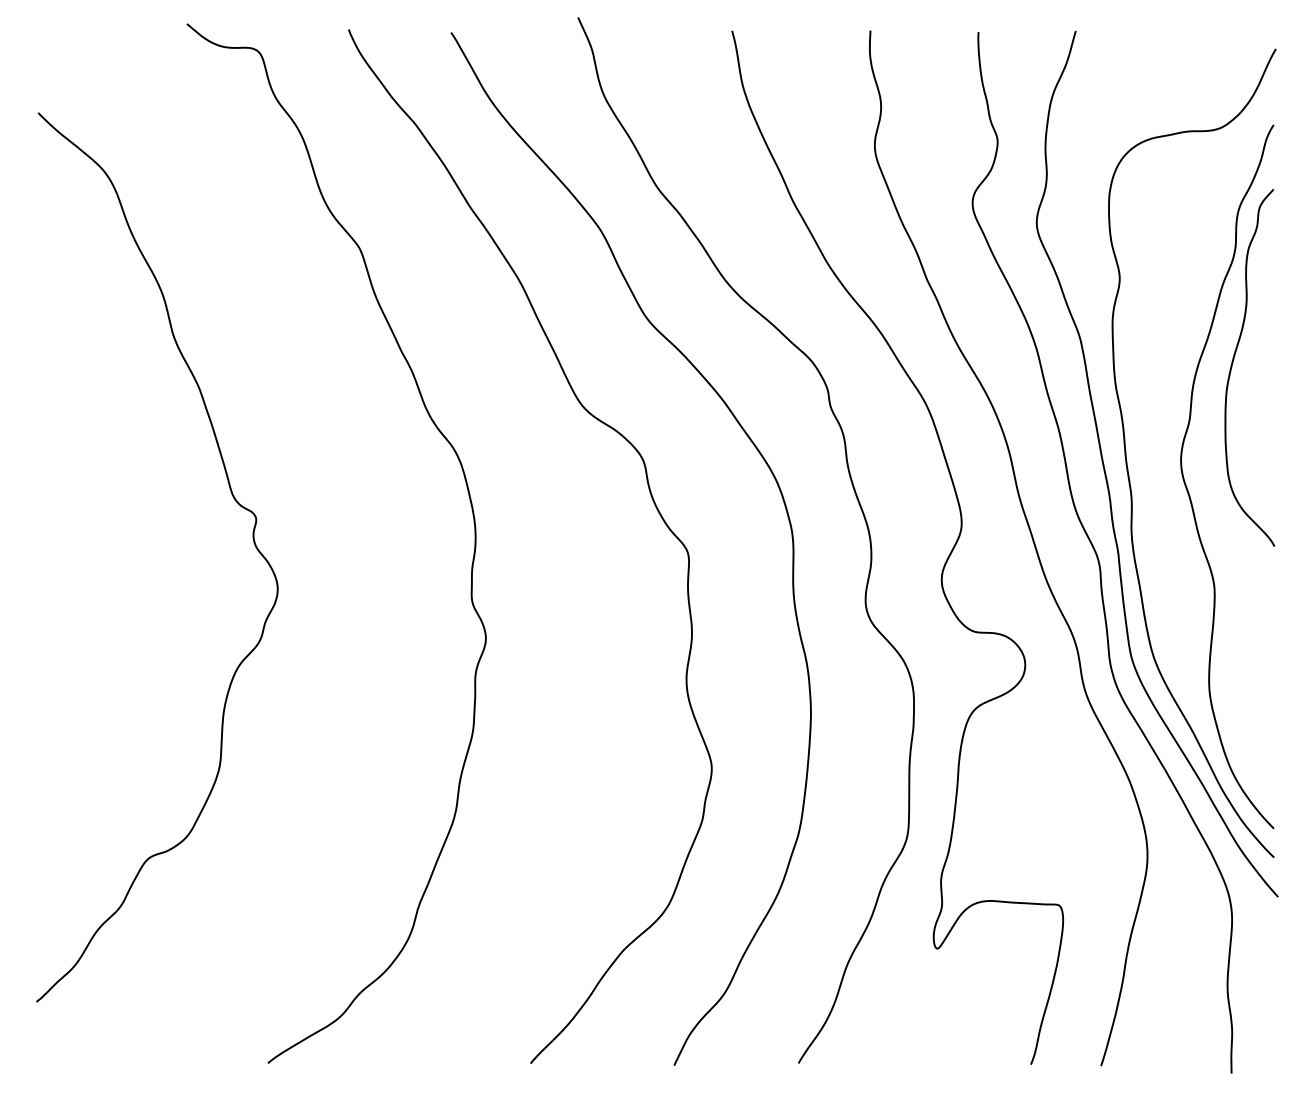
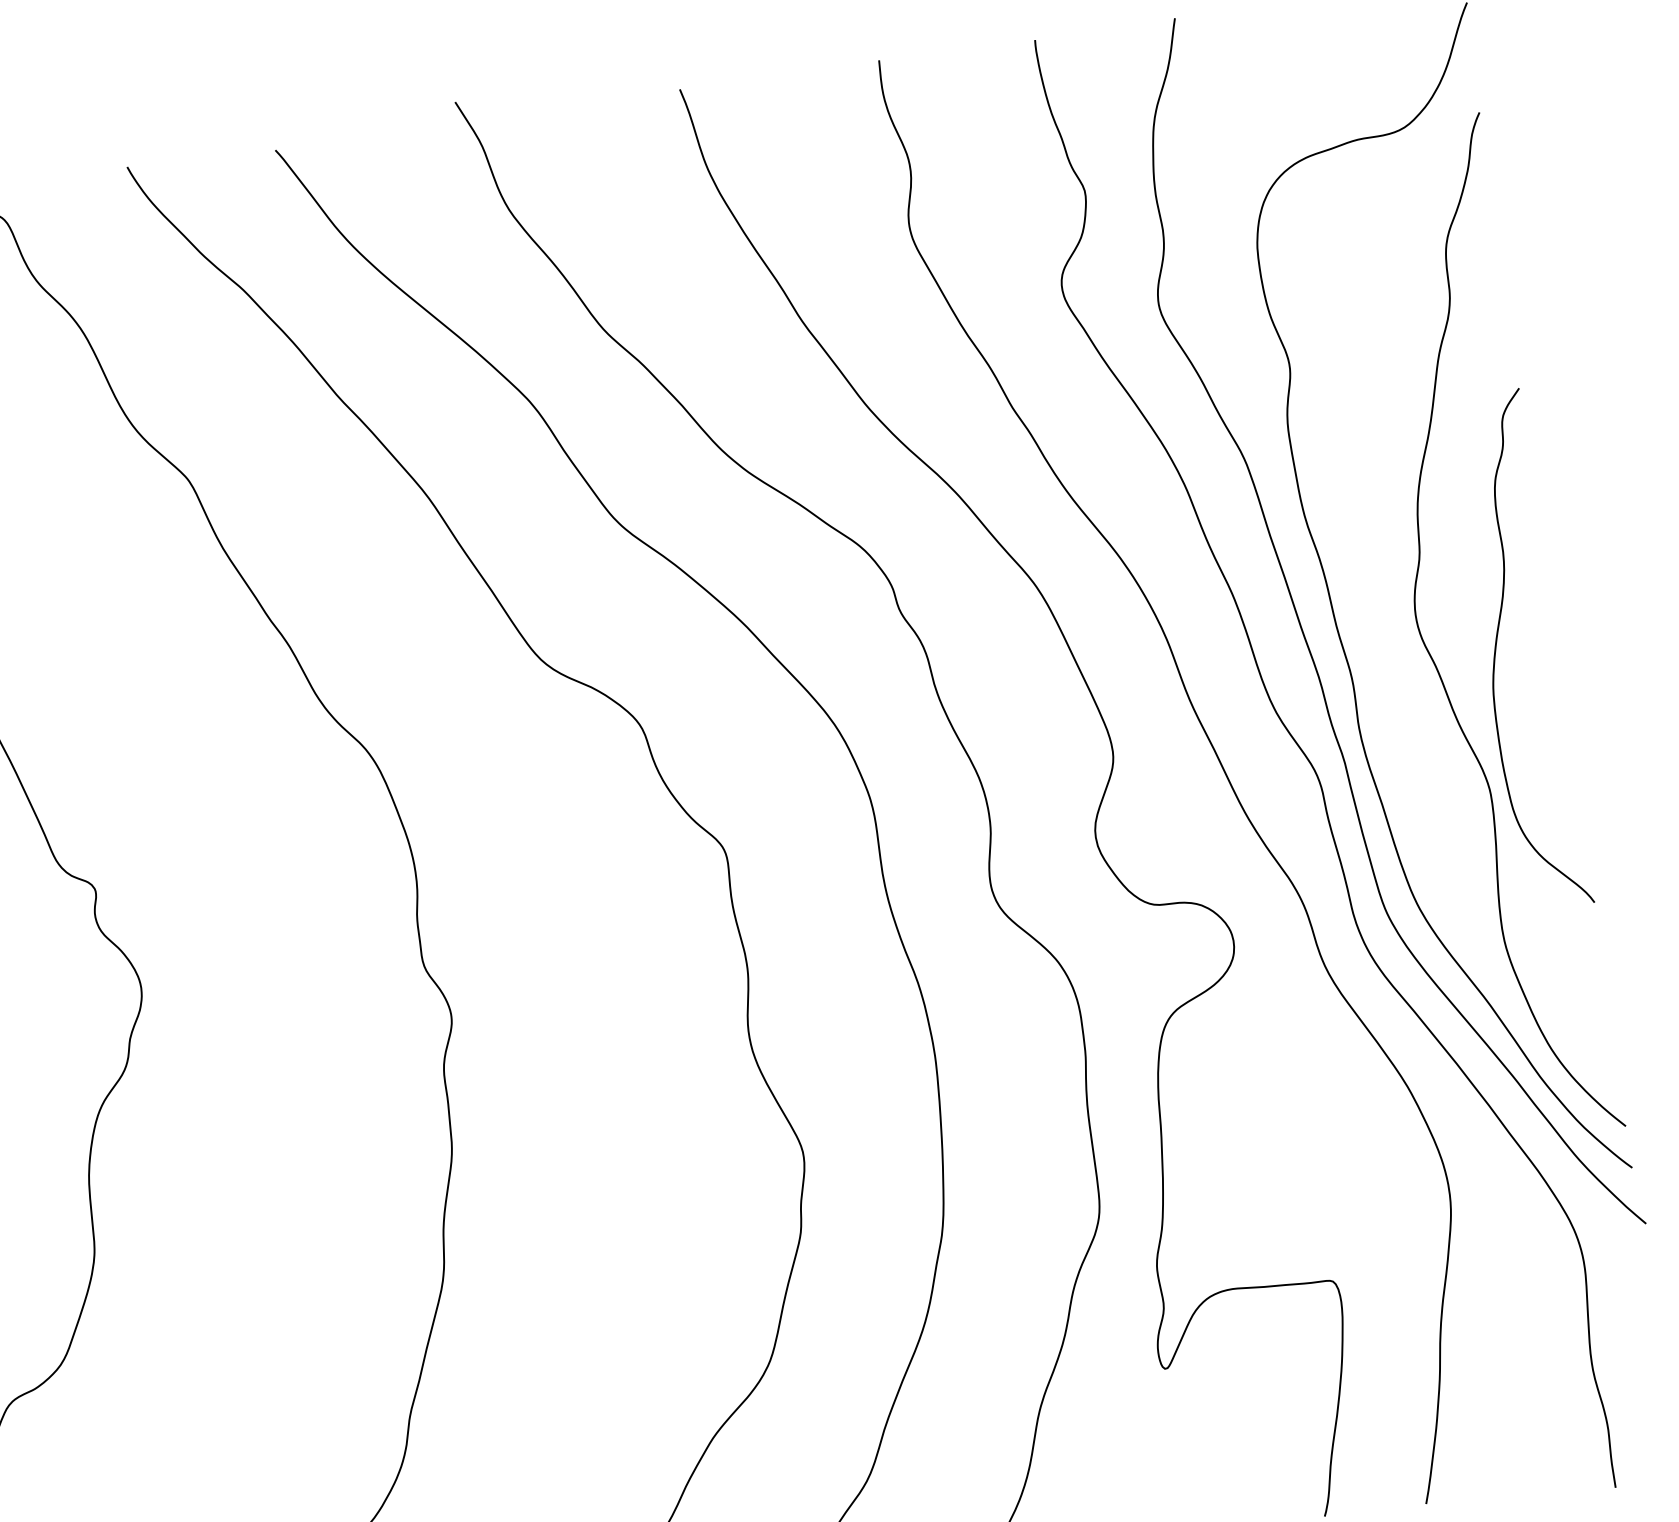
curve: (1233, 363) -> (1497, 647), moved

